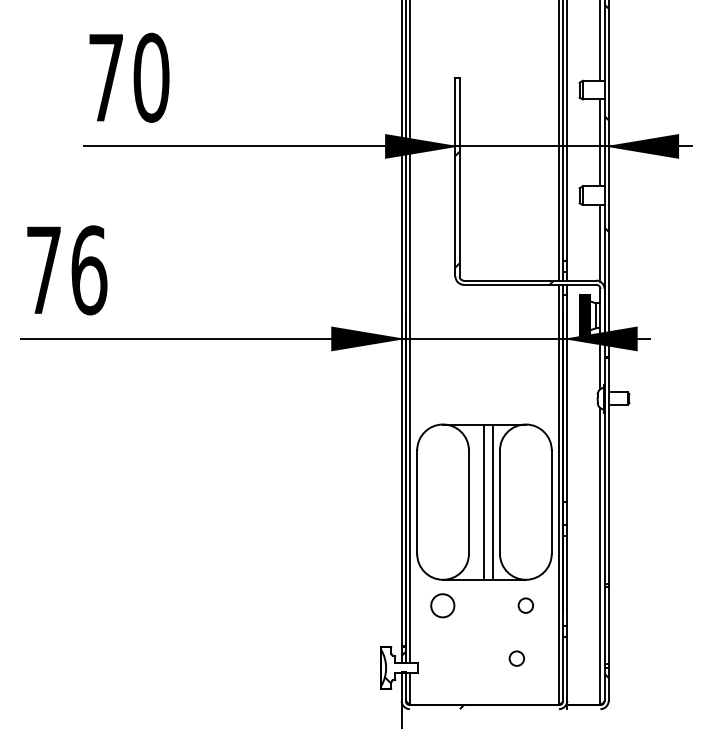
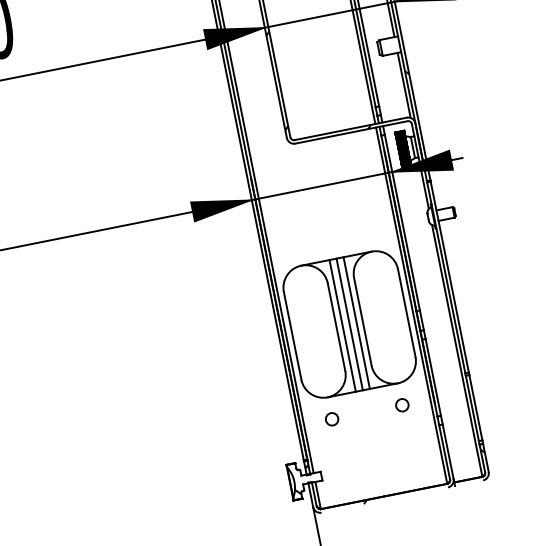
line: (476, 501) -> (342, 325), added
circle: (443, 605) -> (332, 419), size x0.62
circle: (516, 658) -> (403, 451), removed

